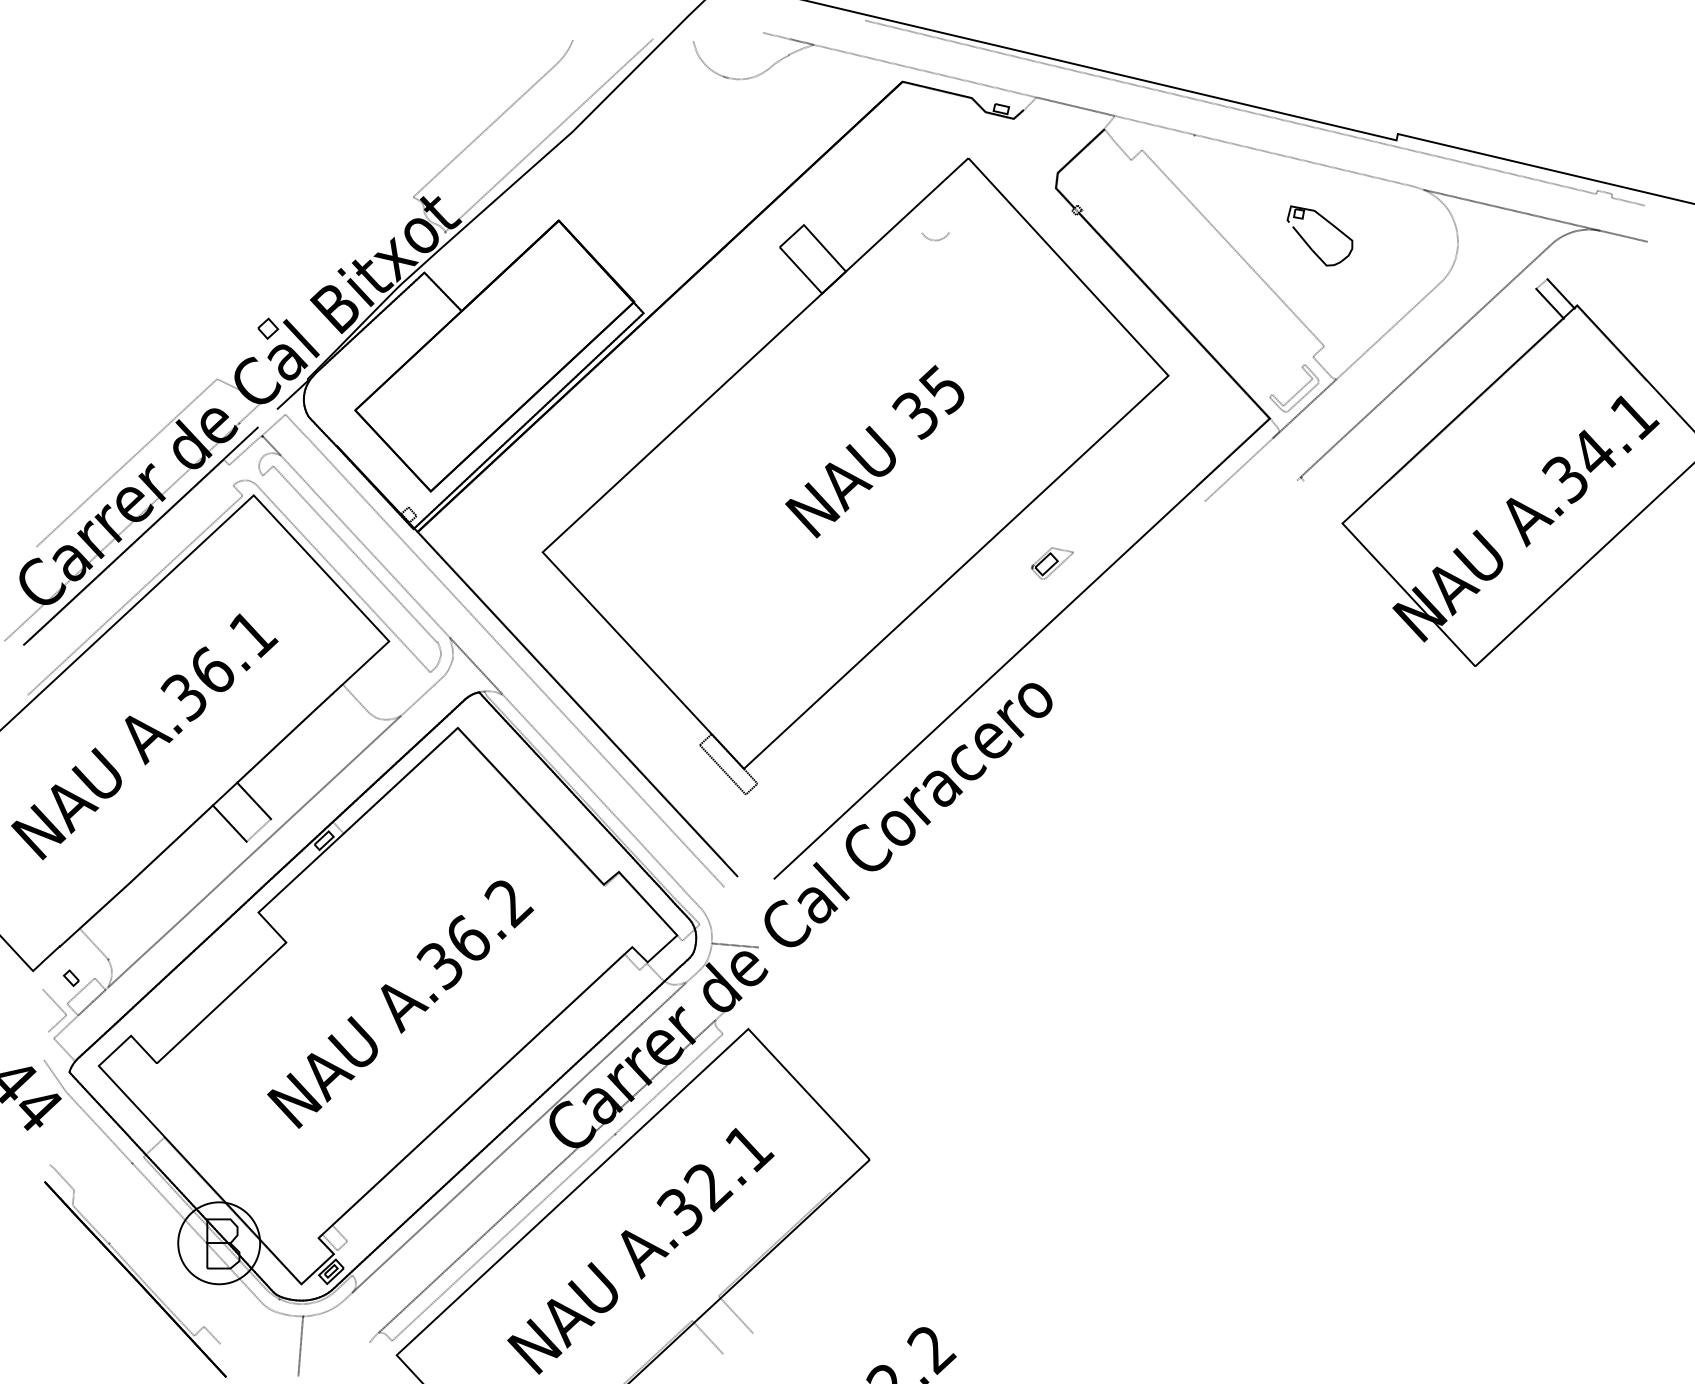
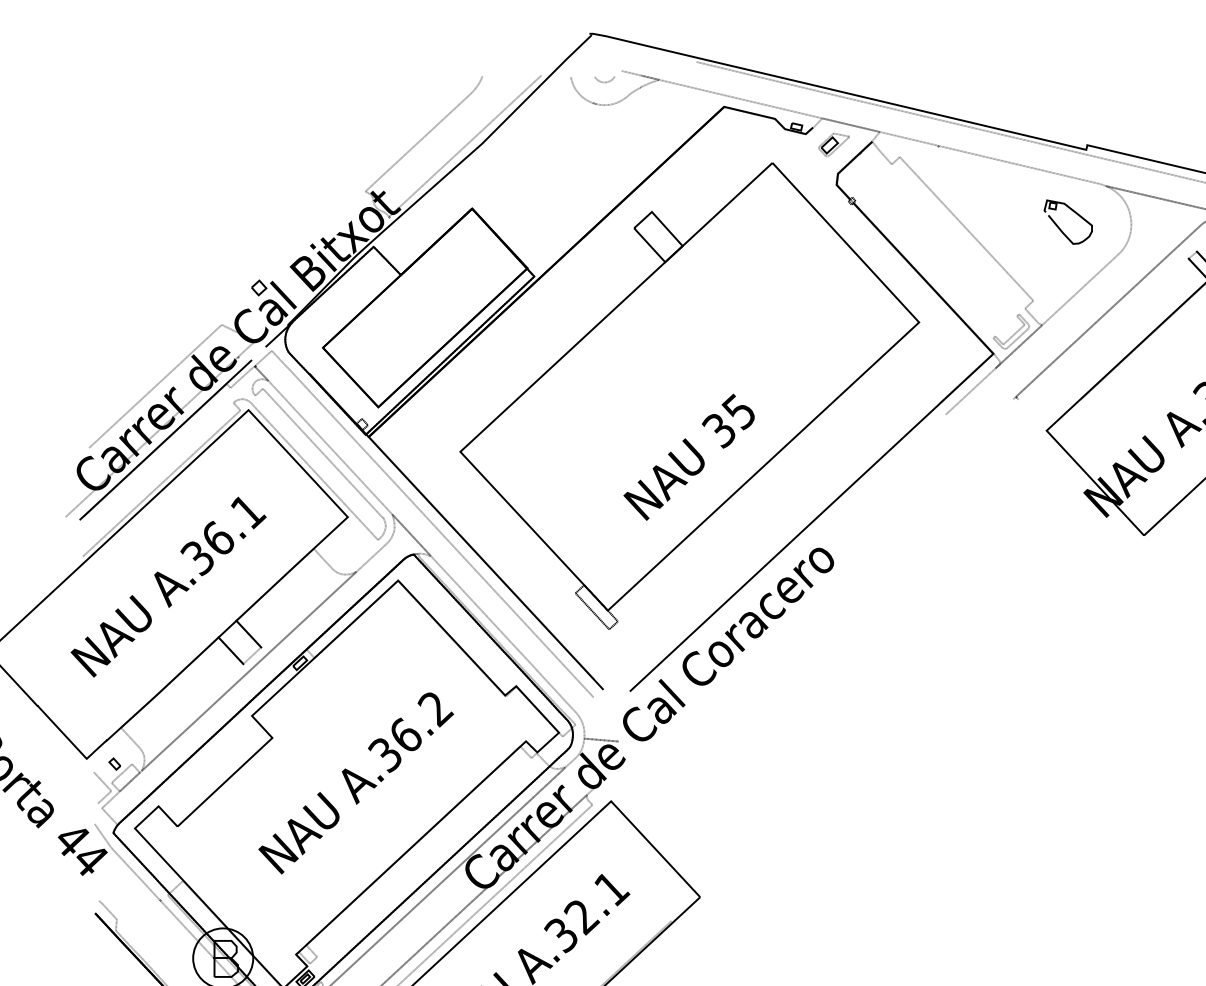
curve: (934, 239) -> (603, 81), moved
part: (1307, 242) -> (1059, 226), moved
text: (874, 451) -> (688, 457), moved
part: (1052, 563) -> (834, 144), moved

